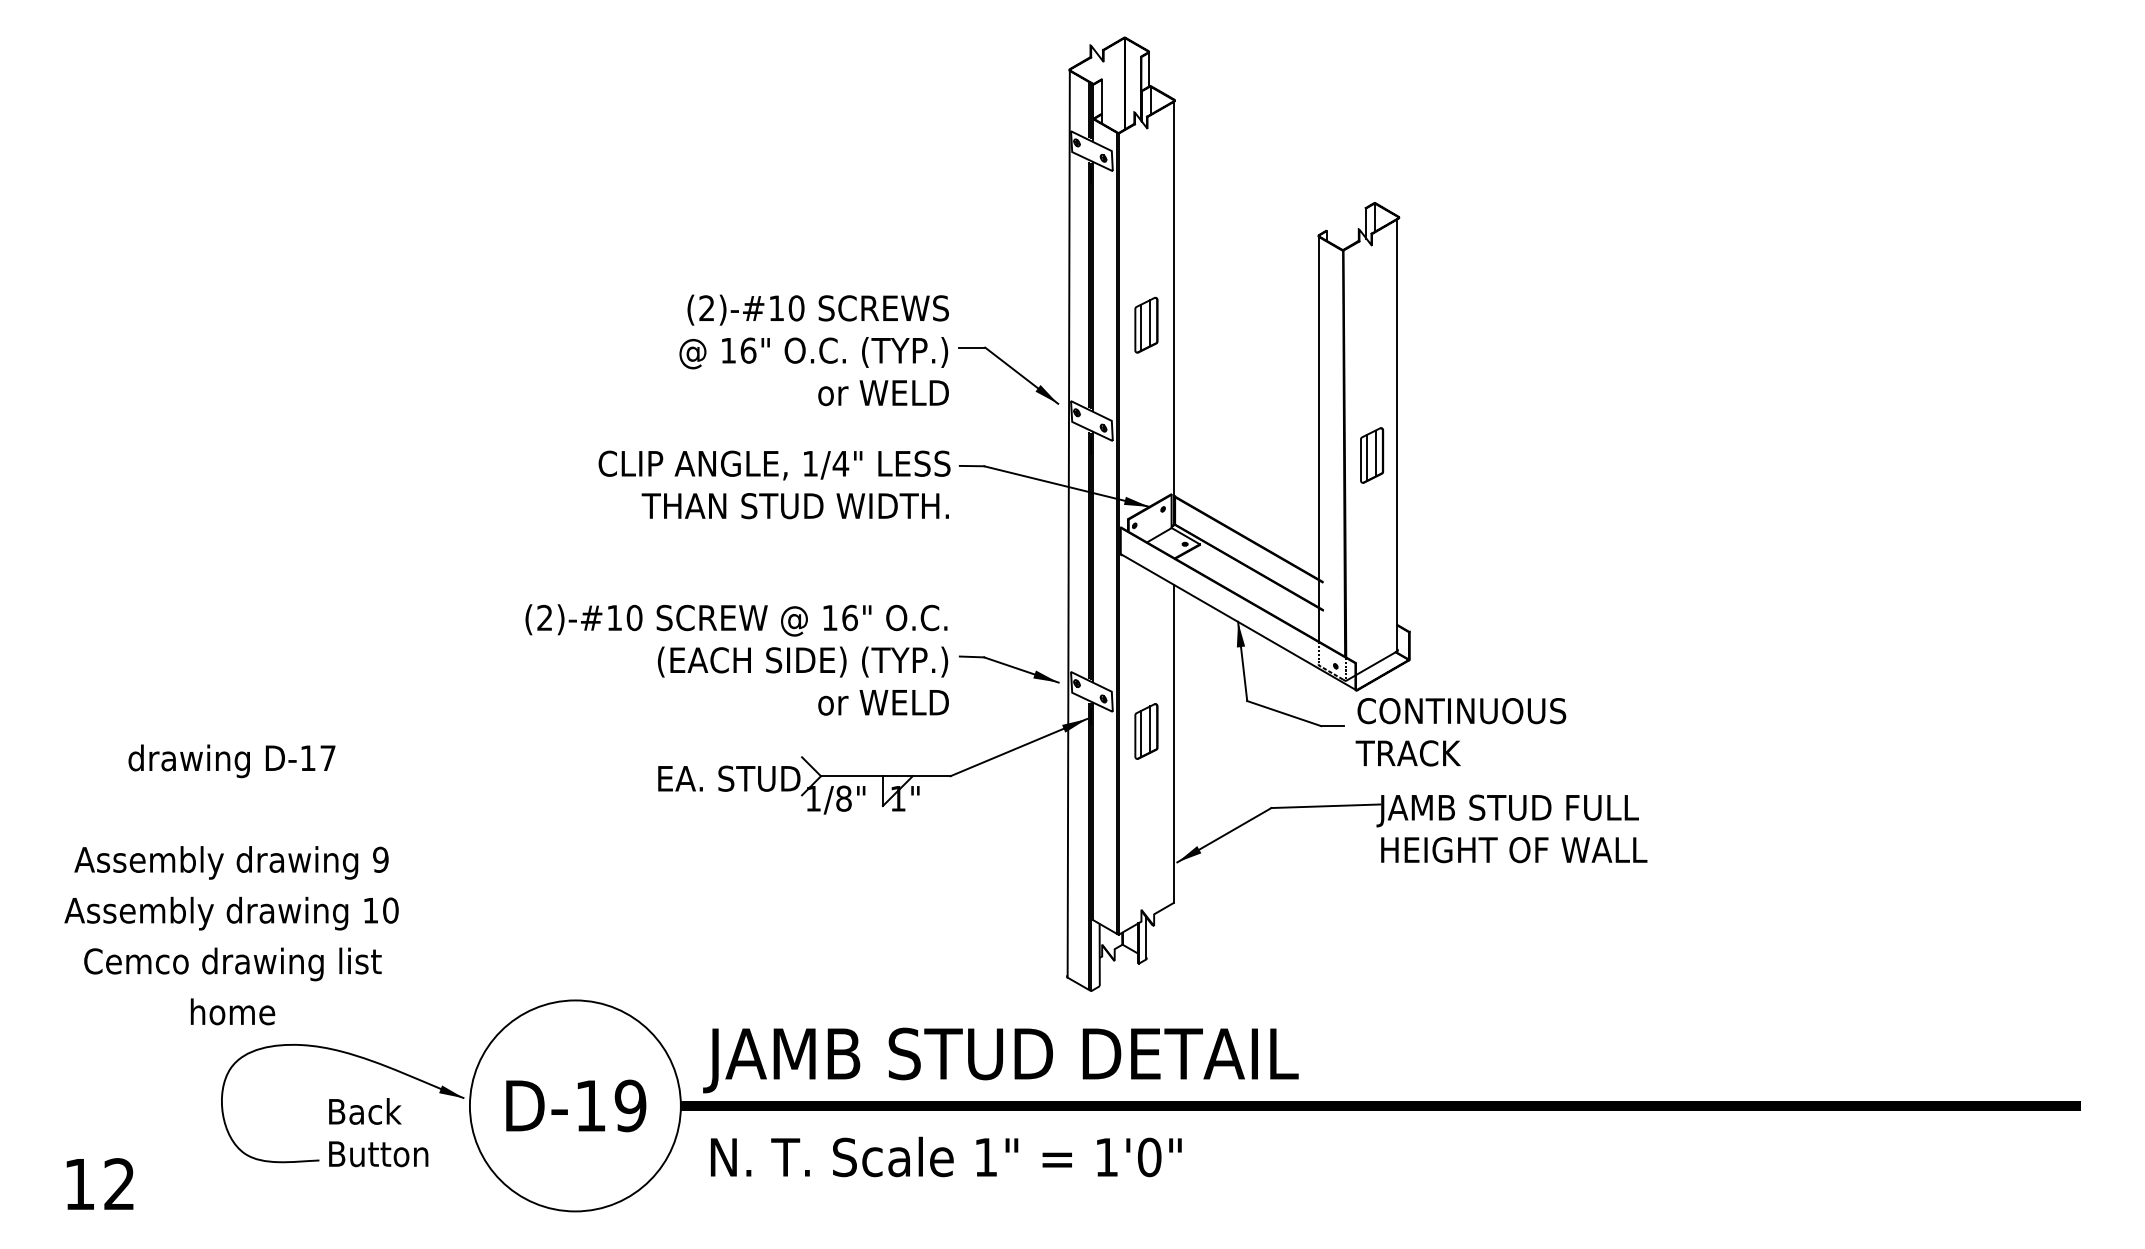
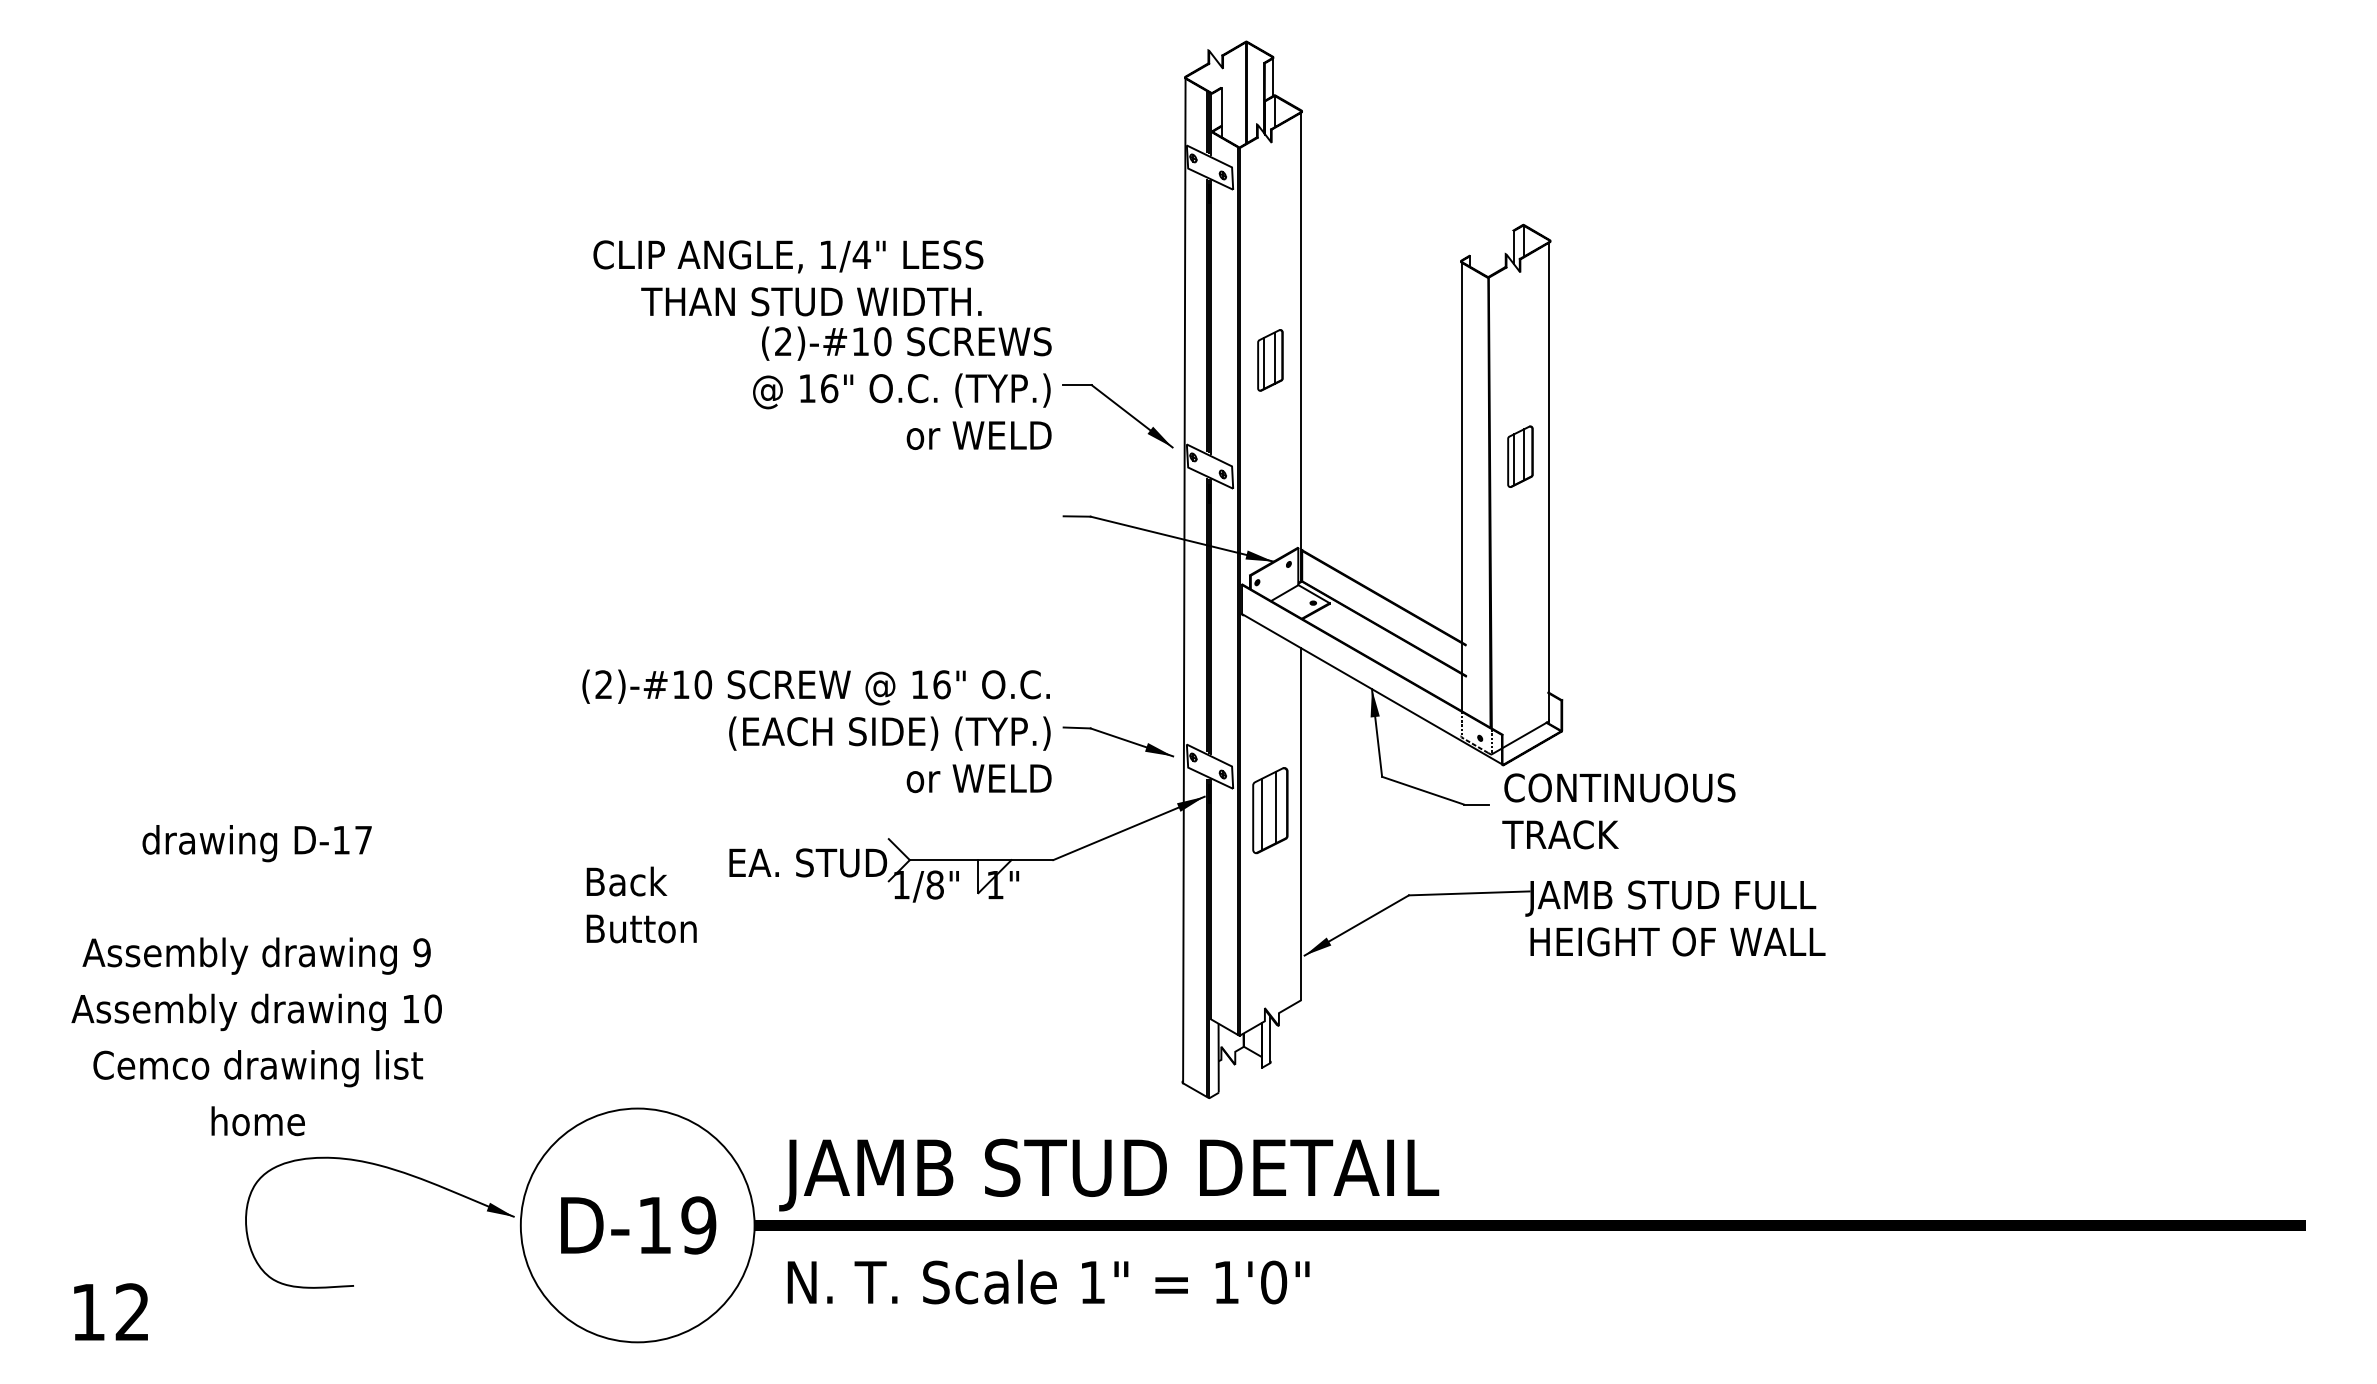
part: (1372, 455) -> (1520, 456), moved
text: (774, 485) -> (788, 278), moved
part: (1146, 731) -> (1270, 810), size x1.4
text: (378, 1132) -> (641, 904), moved

